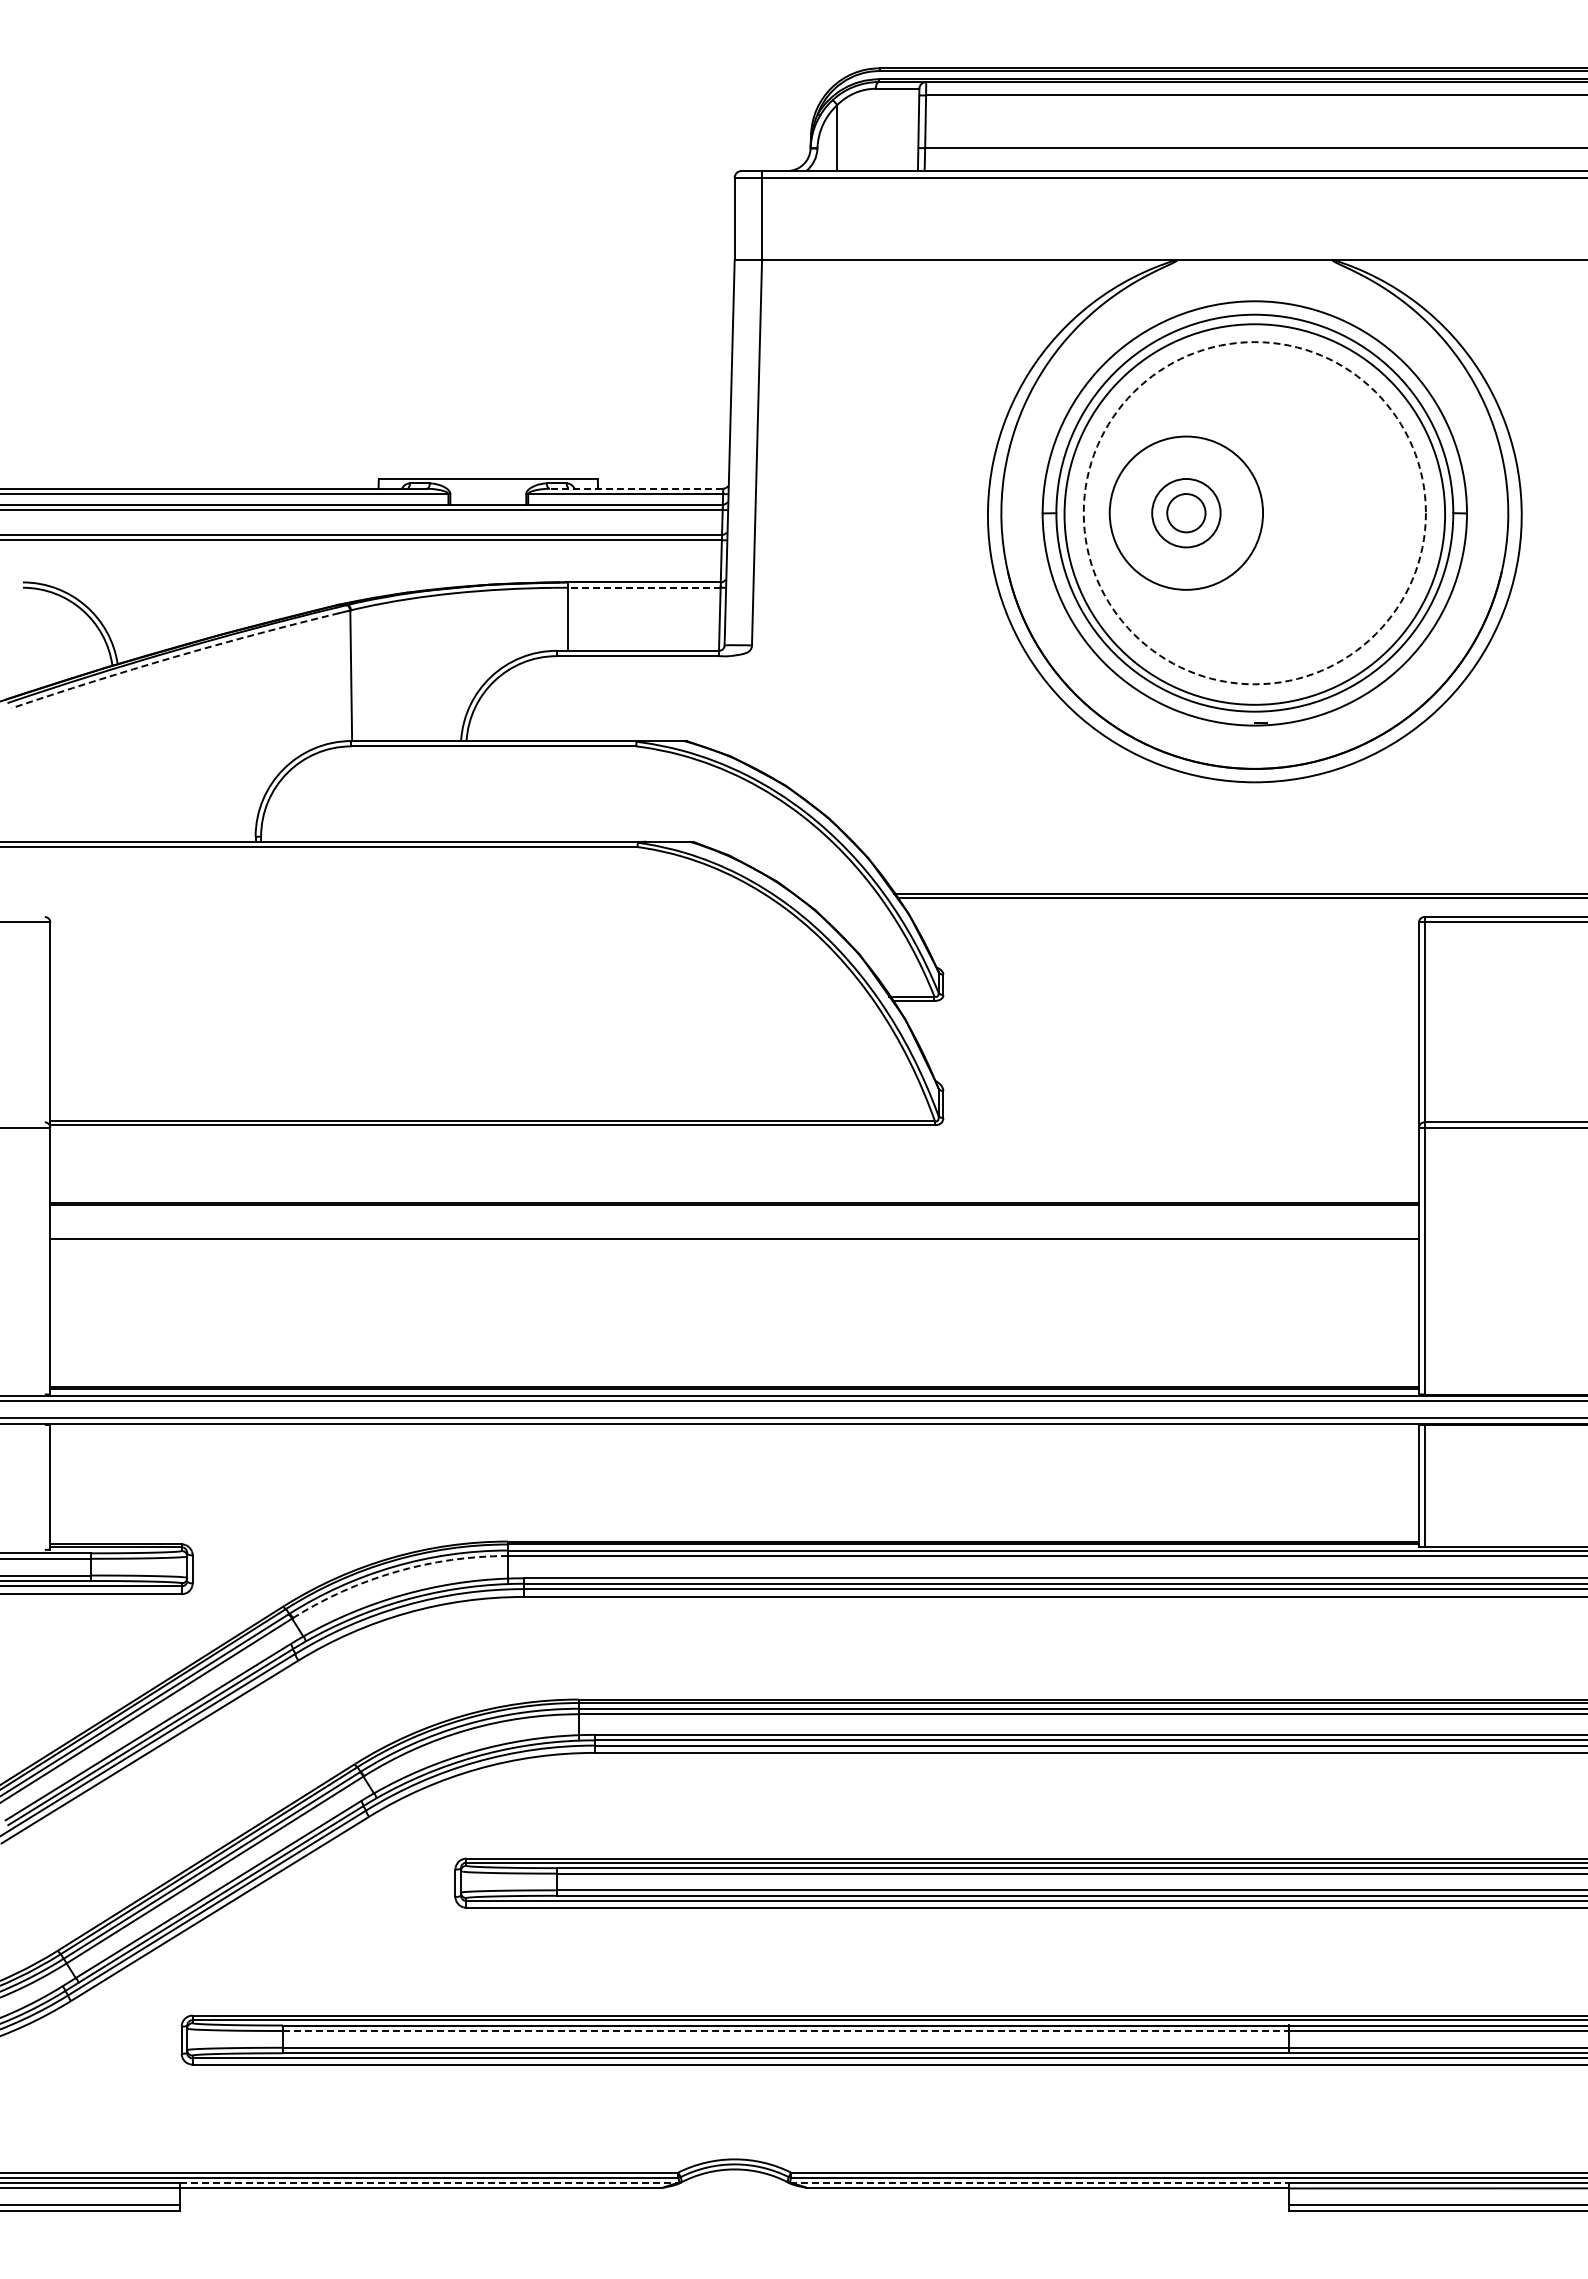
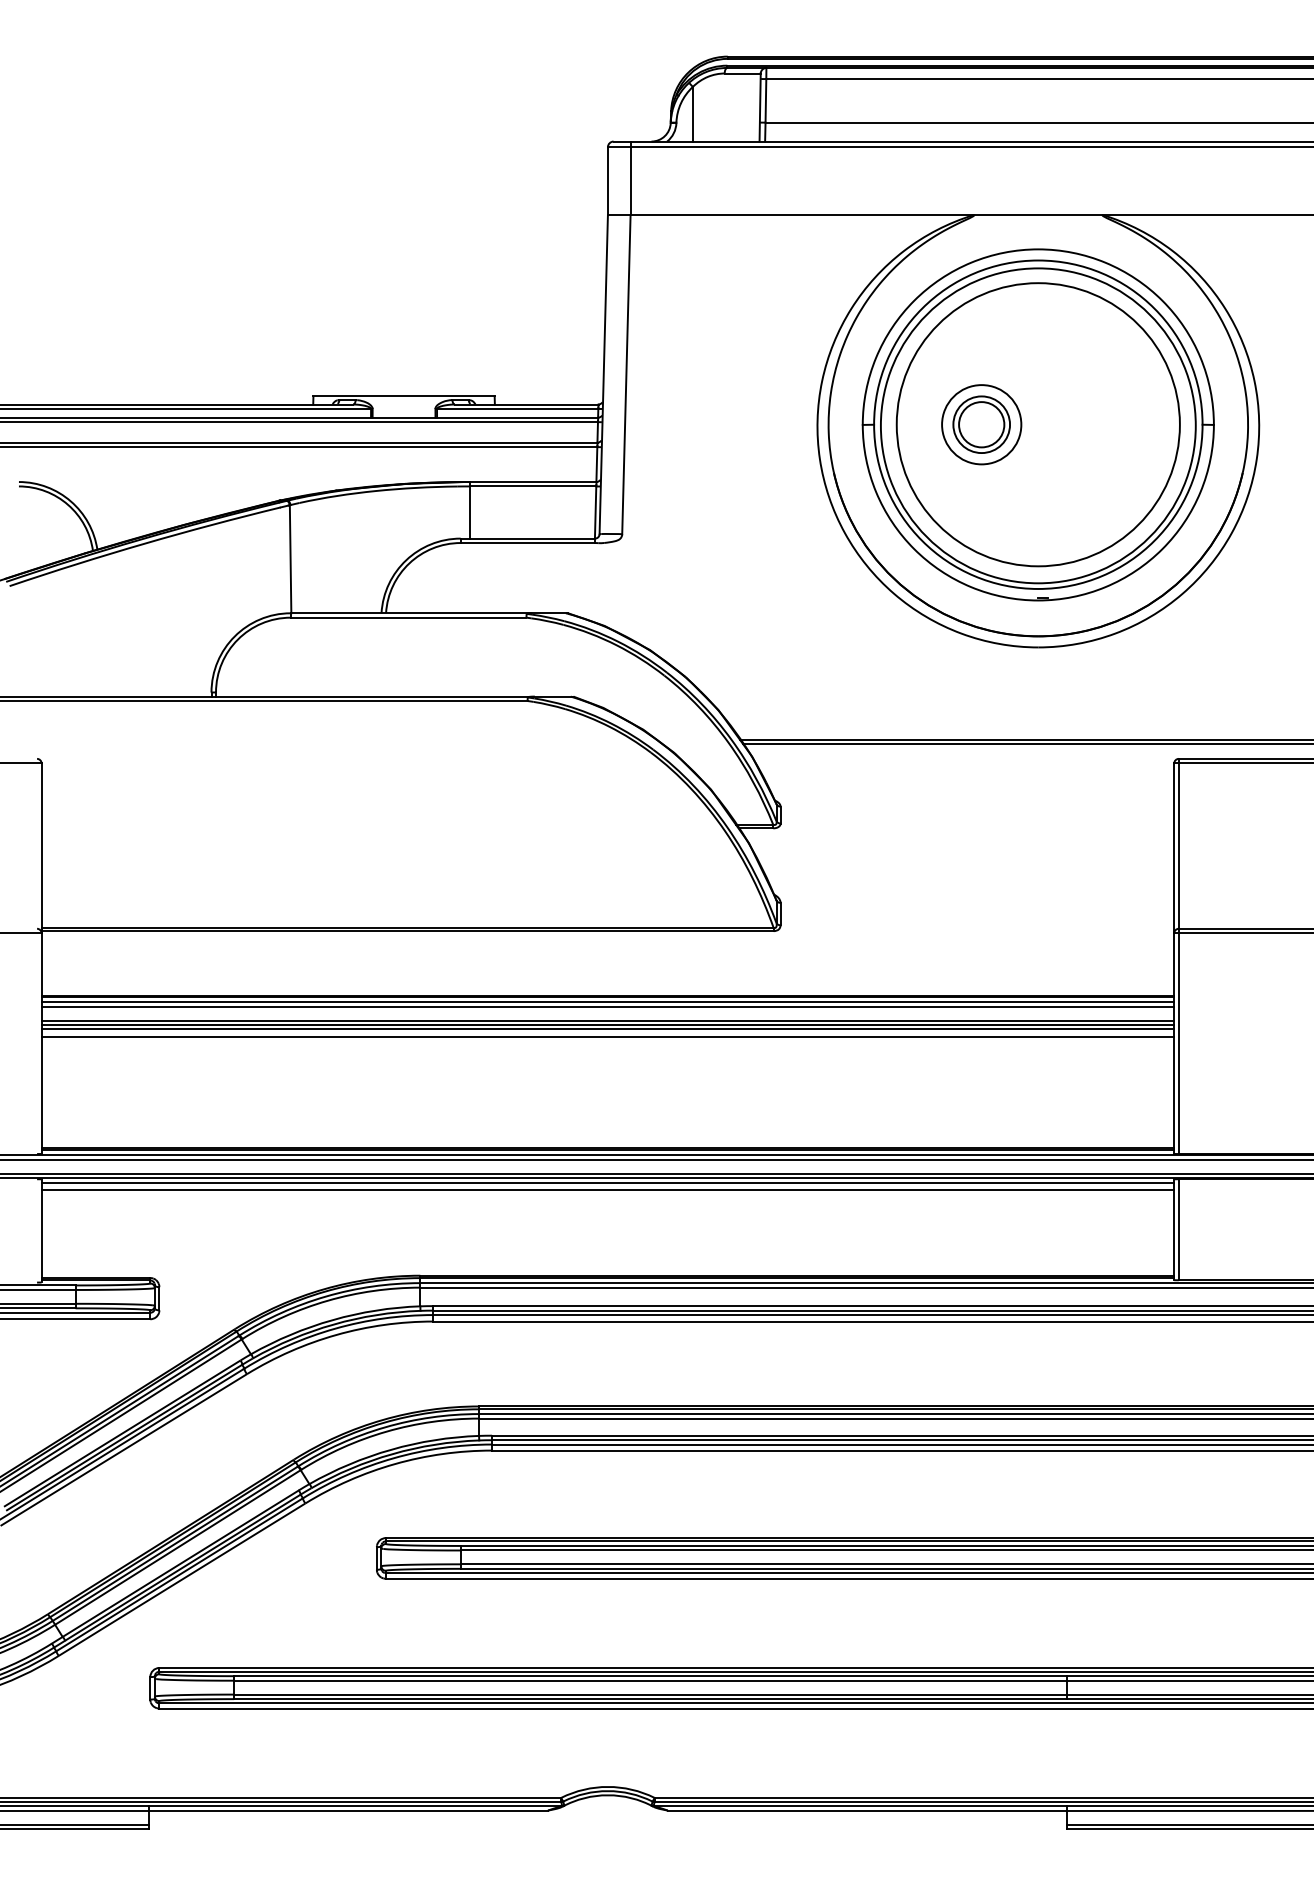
line: (636, 488) -> (526, 404), dashed -> solid
circle: (1186, 512) -> (981, 424), size x1.43
circle: (1186, 513) -> (981, 424), size x0.62
circle: (1254, 513) -> (1038, 424), dashed -> solid
line: (644, 587) -> (533, 486), dashed -> solid
arc: (174, 657) -> (144, 544), dashed -> solid
line: (734, 1211) -> (607, 1002), added
line: (734, 1216) -> (607, 1006), added
line: (734, 1233) -> (607, 1020), added
line: (734, 1243) -> (607, 1029), added
line: (734, 1252) -> (607, 1036), added
line: (734, 1429) -> (607, 1182), added
line: (734, 1437) -> (607, 1189), added
arc: (396, 1571) -> (328, 1300), dashed -> solid
line: (786, 2030) -> (650, 1680), dashed -> solid
line: (429, 2182) -> (355, 1806), dashed -> solid
line: (1039, 2182) -> (860, 1806), dashed -> solid

